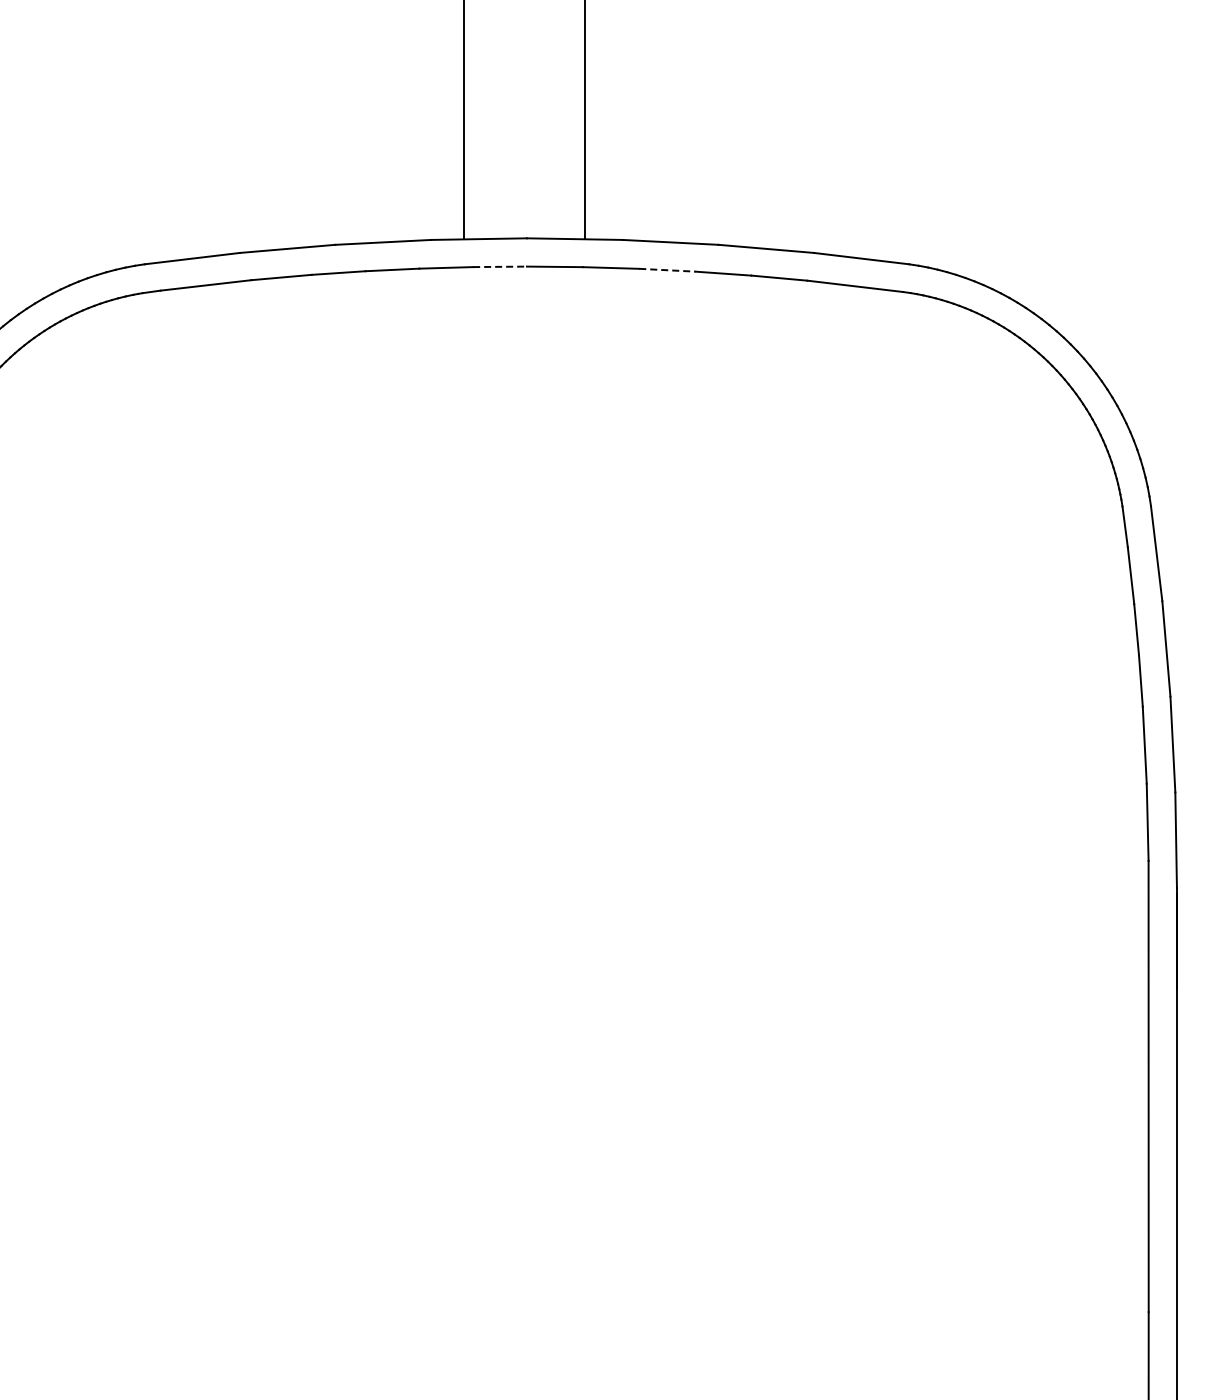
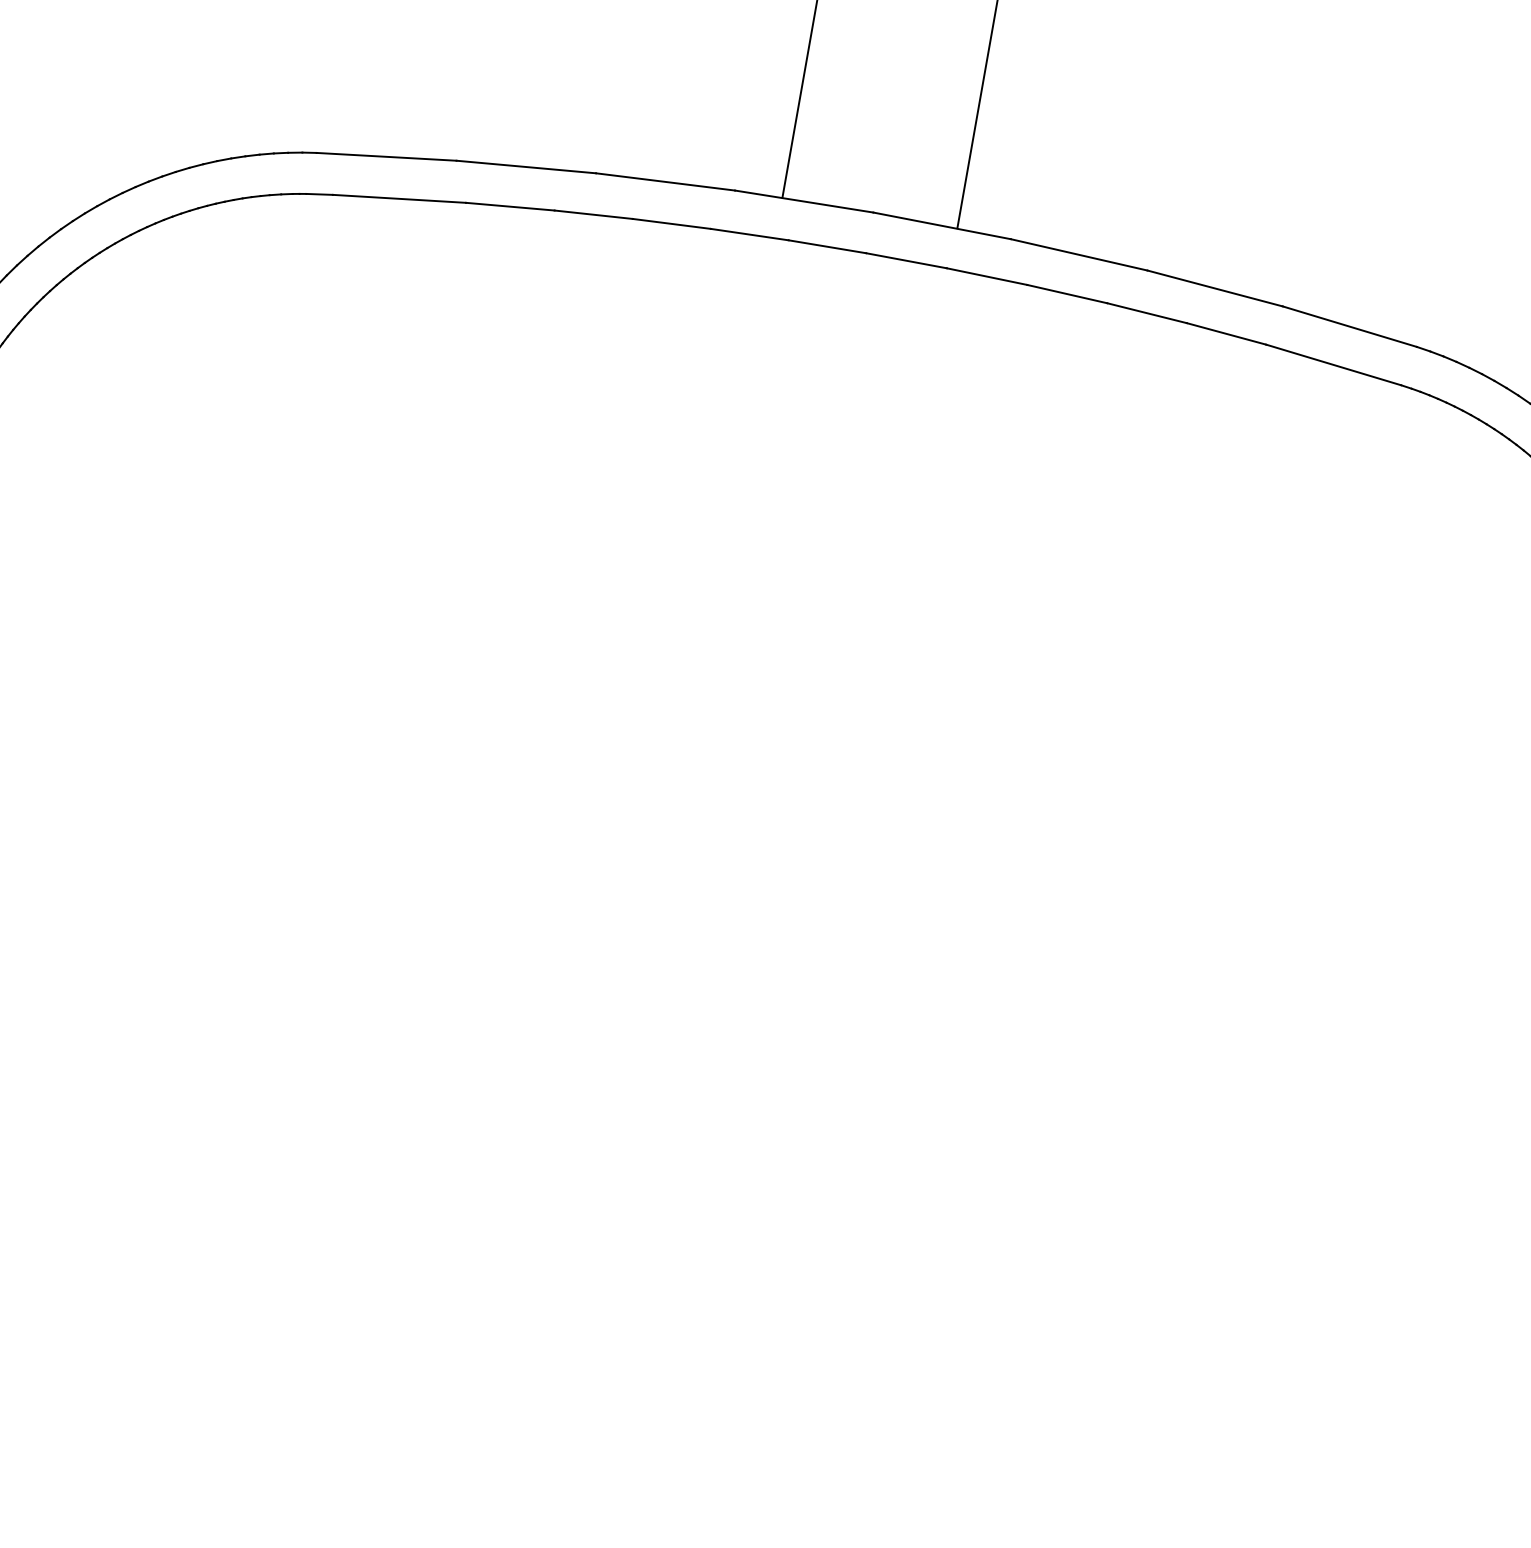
line: (500, 266) -> (828, 246), dashed -> solid
line: (667, 270) -> (1067, 294), dashed -> solid

